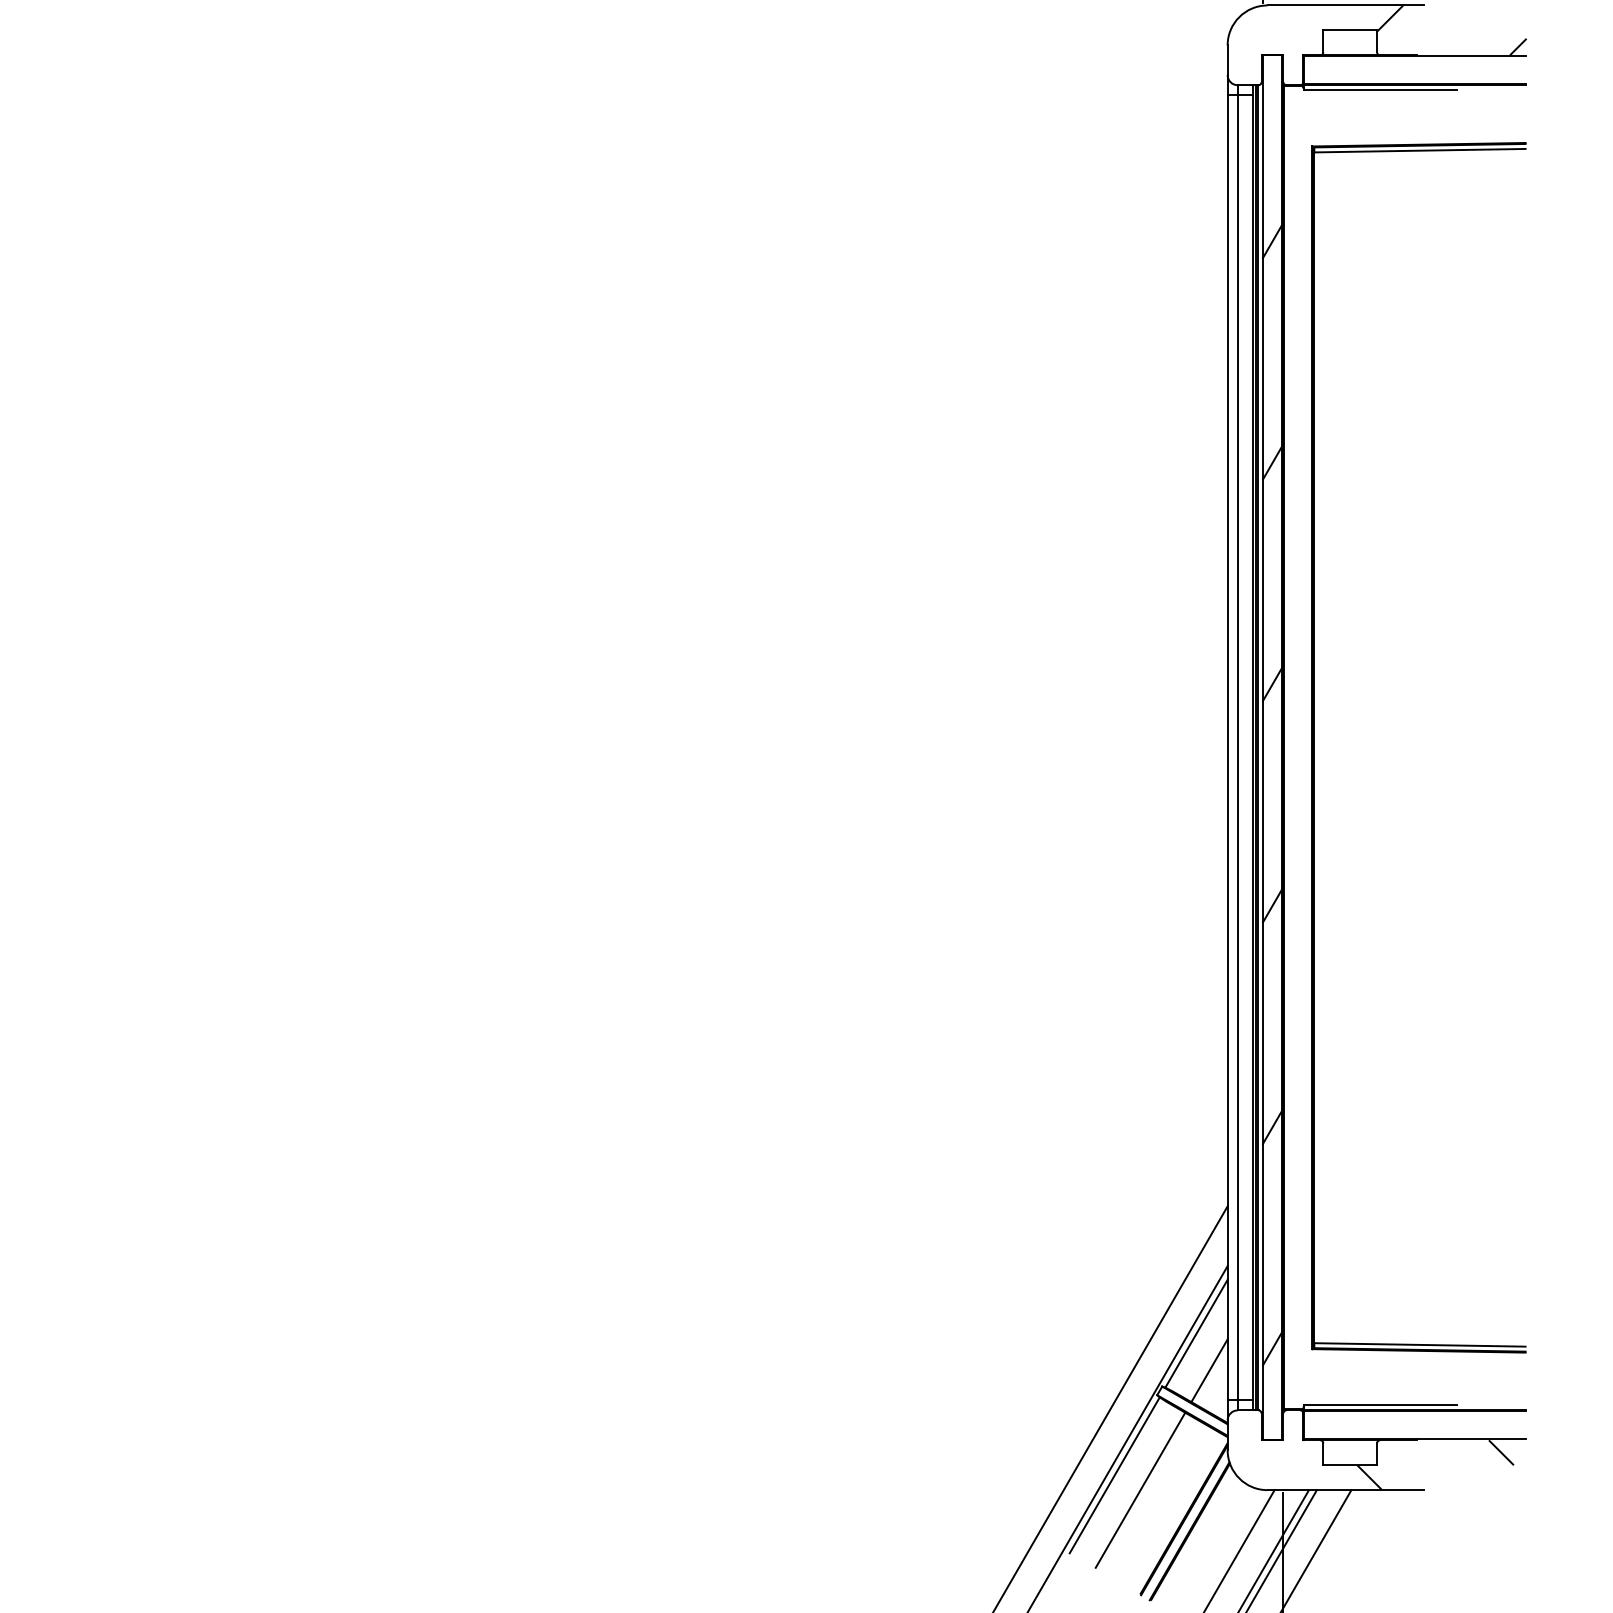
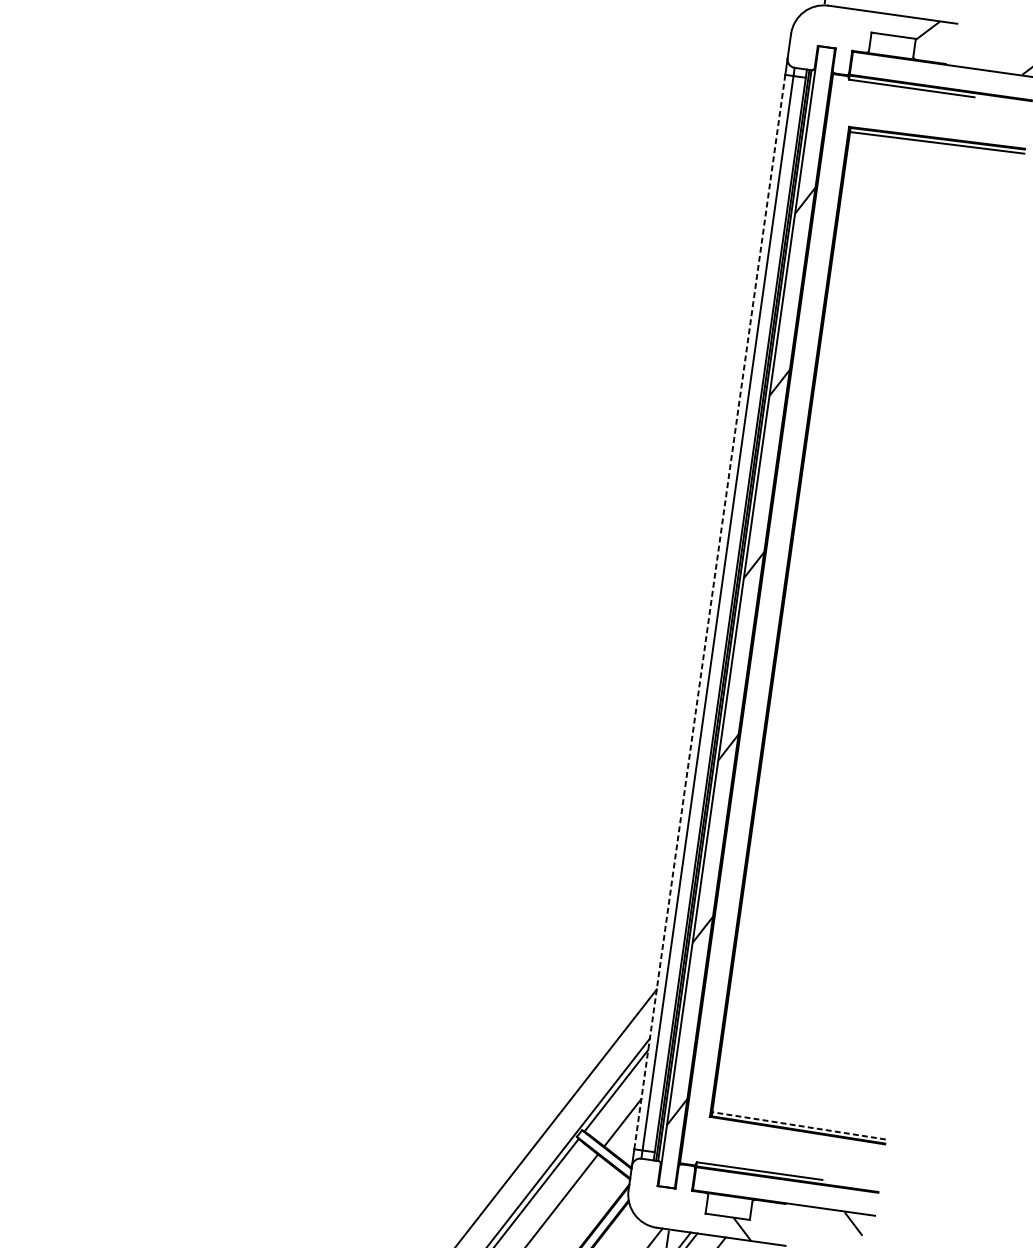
line: (1227, 747) -> (709, 611), solid -> dashed
line: (1419, 1344) -> (798, 1125), solid -> dashed

